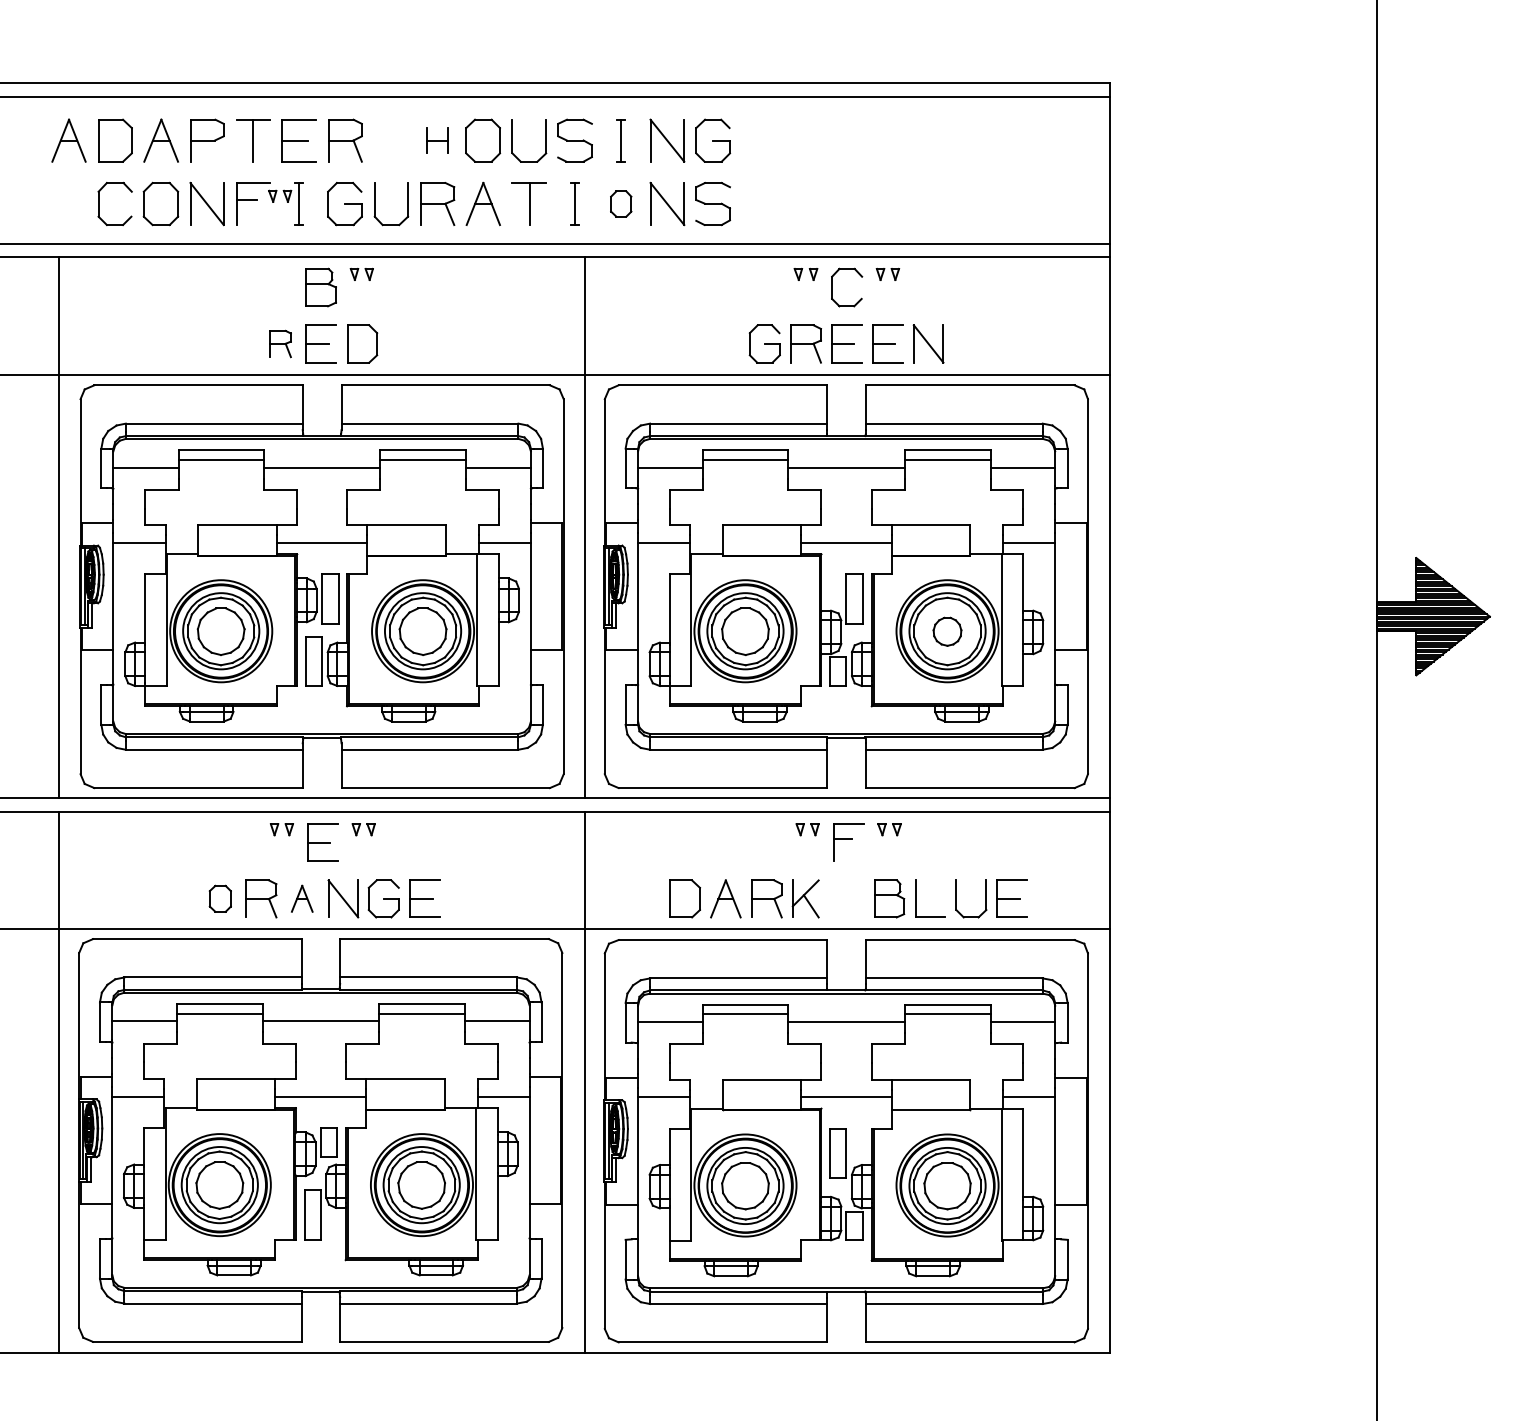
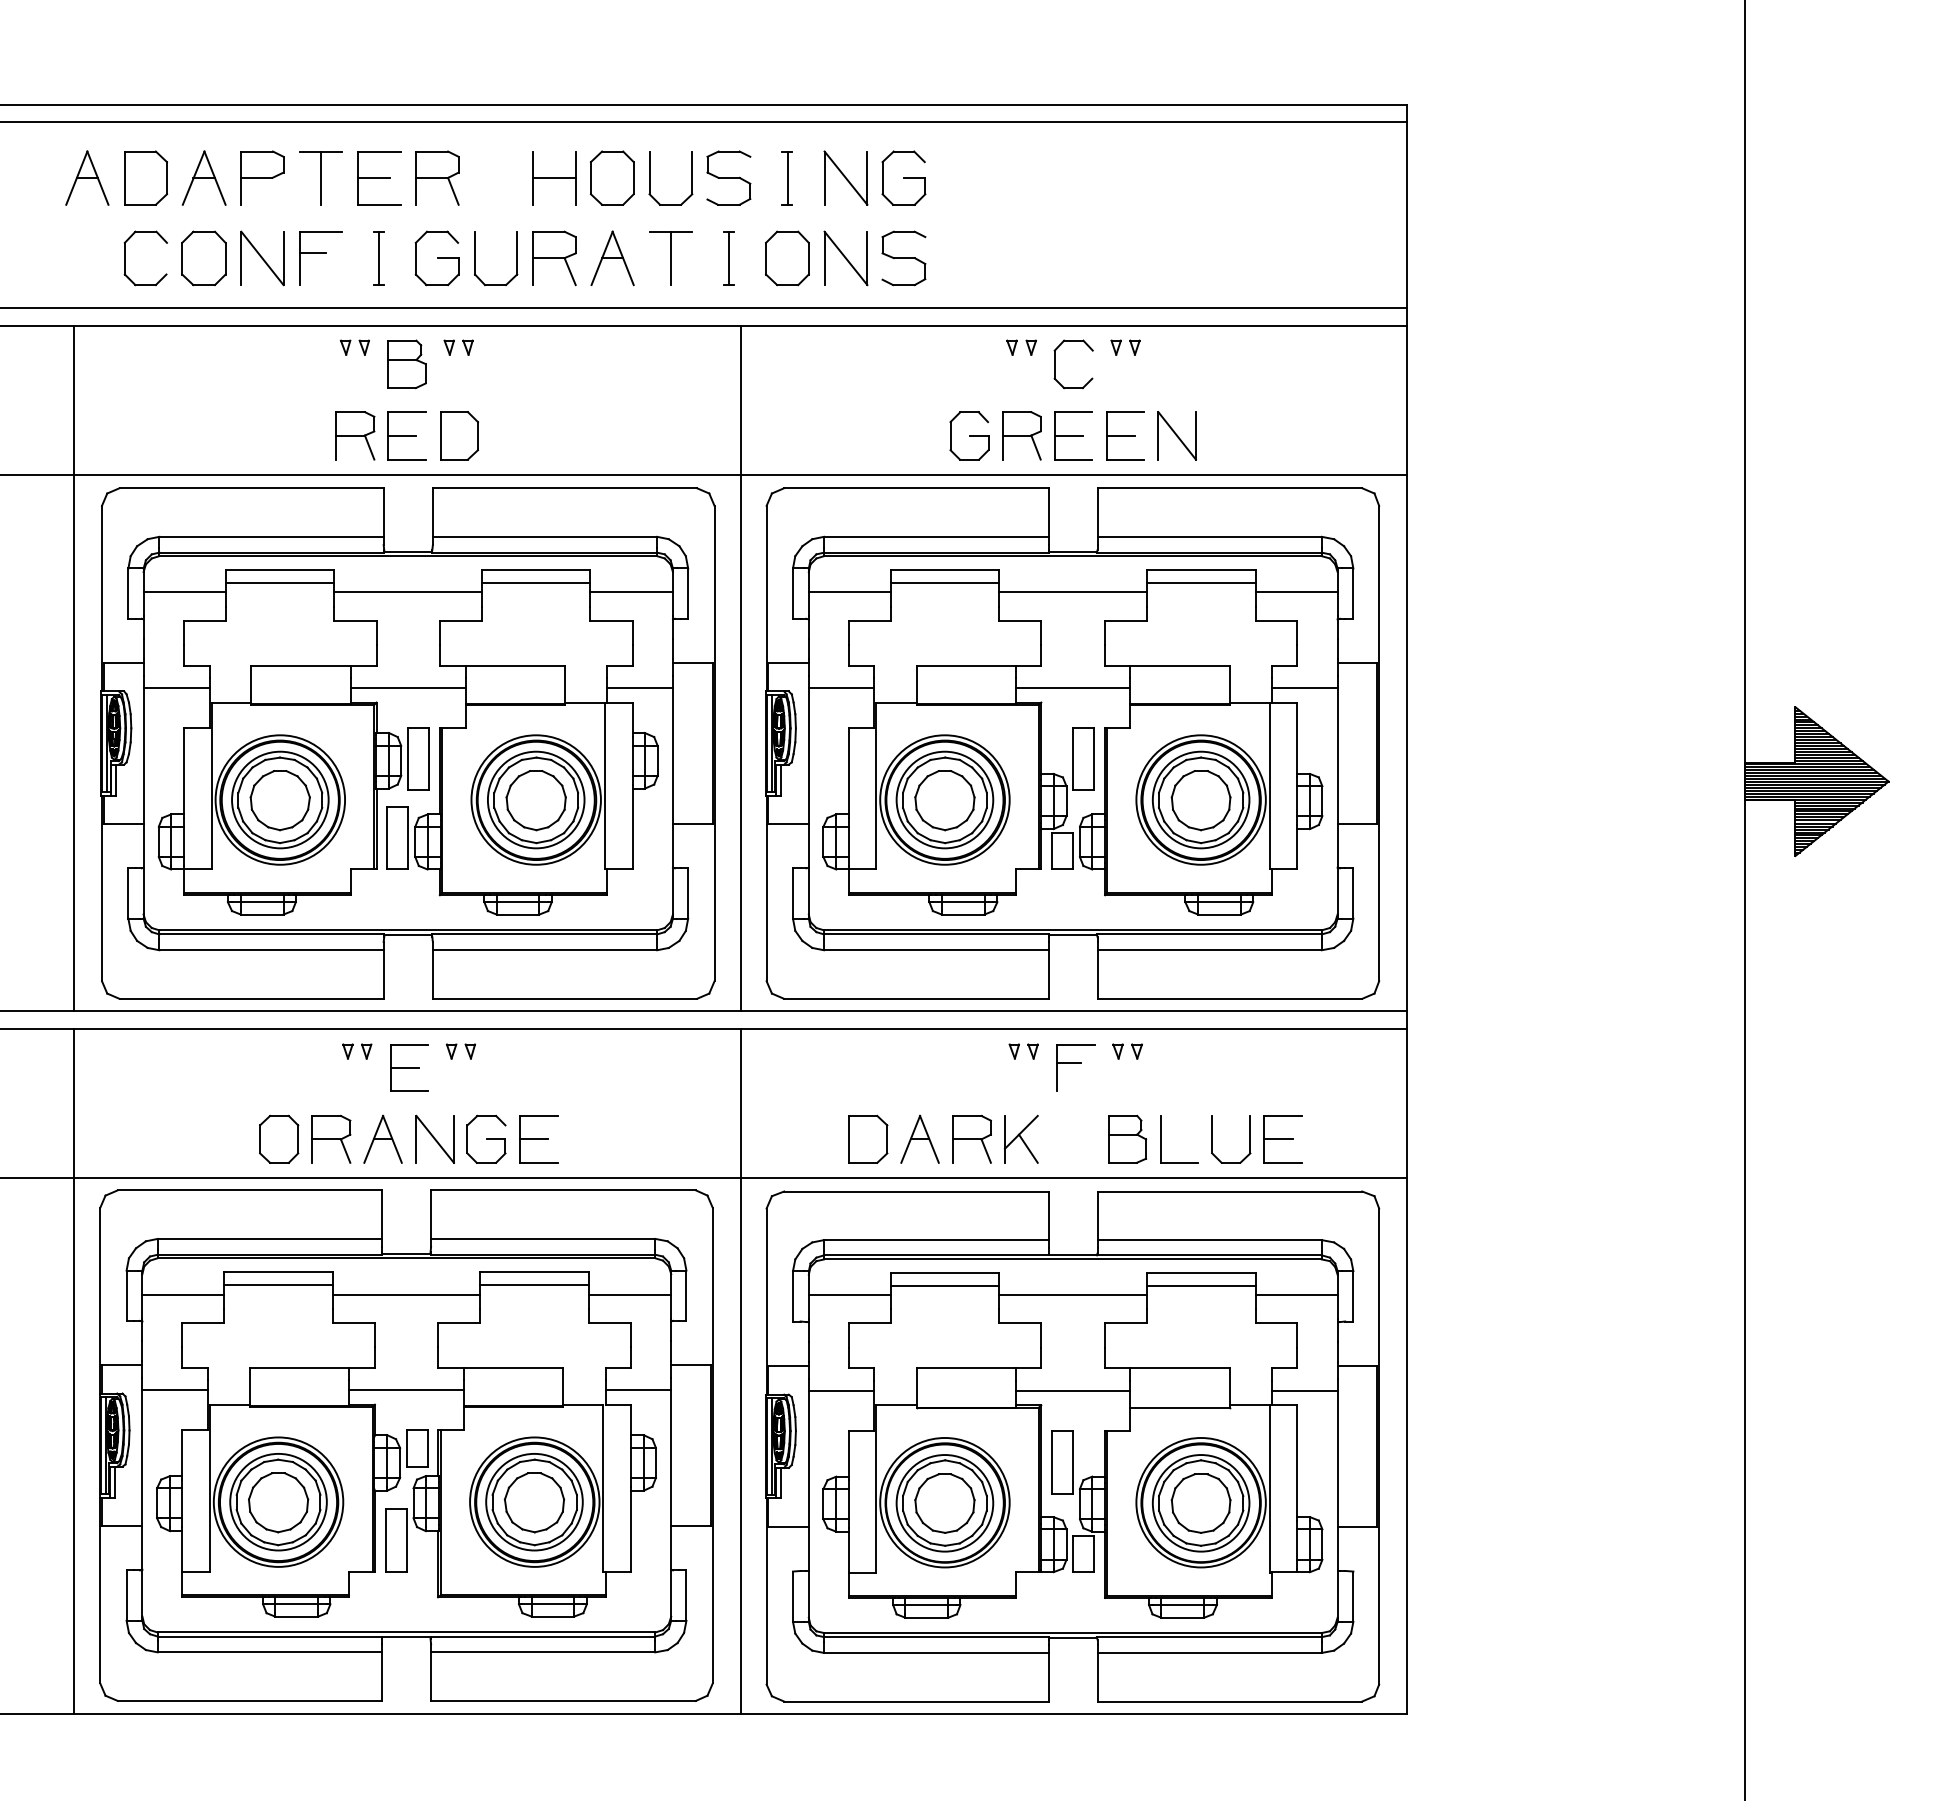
part: (437, 140) -> (554, 178), size x1.67
part: (279, 196) -> (354, 347), moved
part: (621, 204) -> (787, 258), size x1.67
part: (280, 343) -> (355, 435), size x1.43
part: (947, 631) -> (1200, 800), size x1.67
part: (220, 898) -> (279, 1138), size x1.43
part: (301, 898) -> (382, 1138), size x1.43

